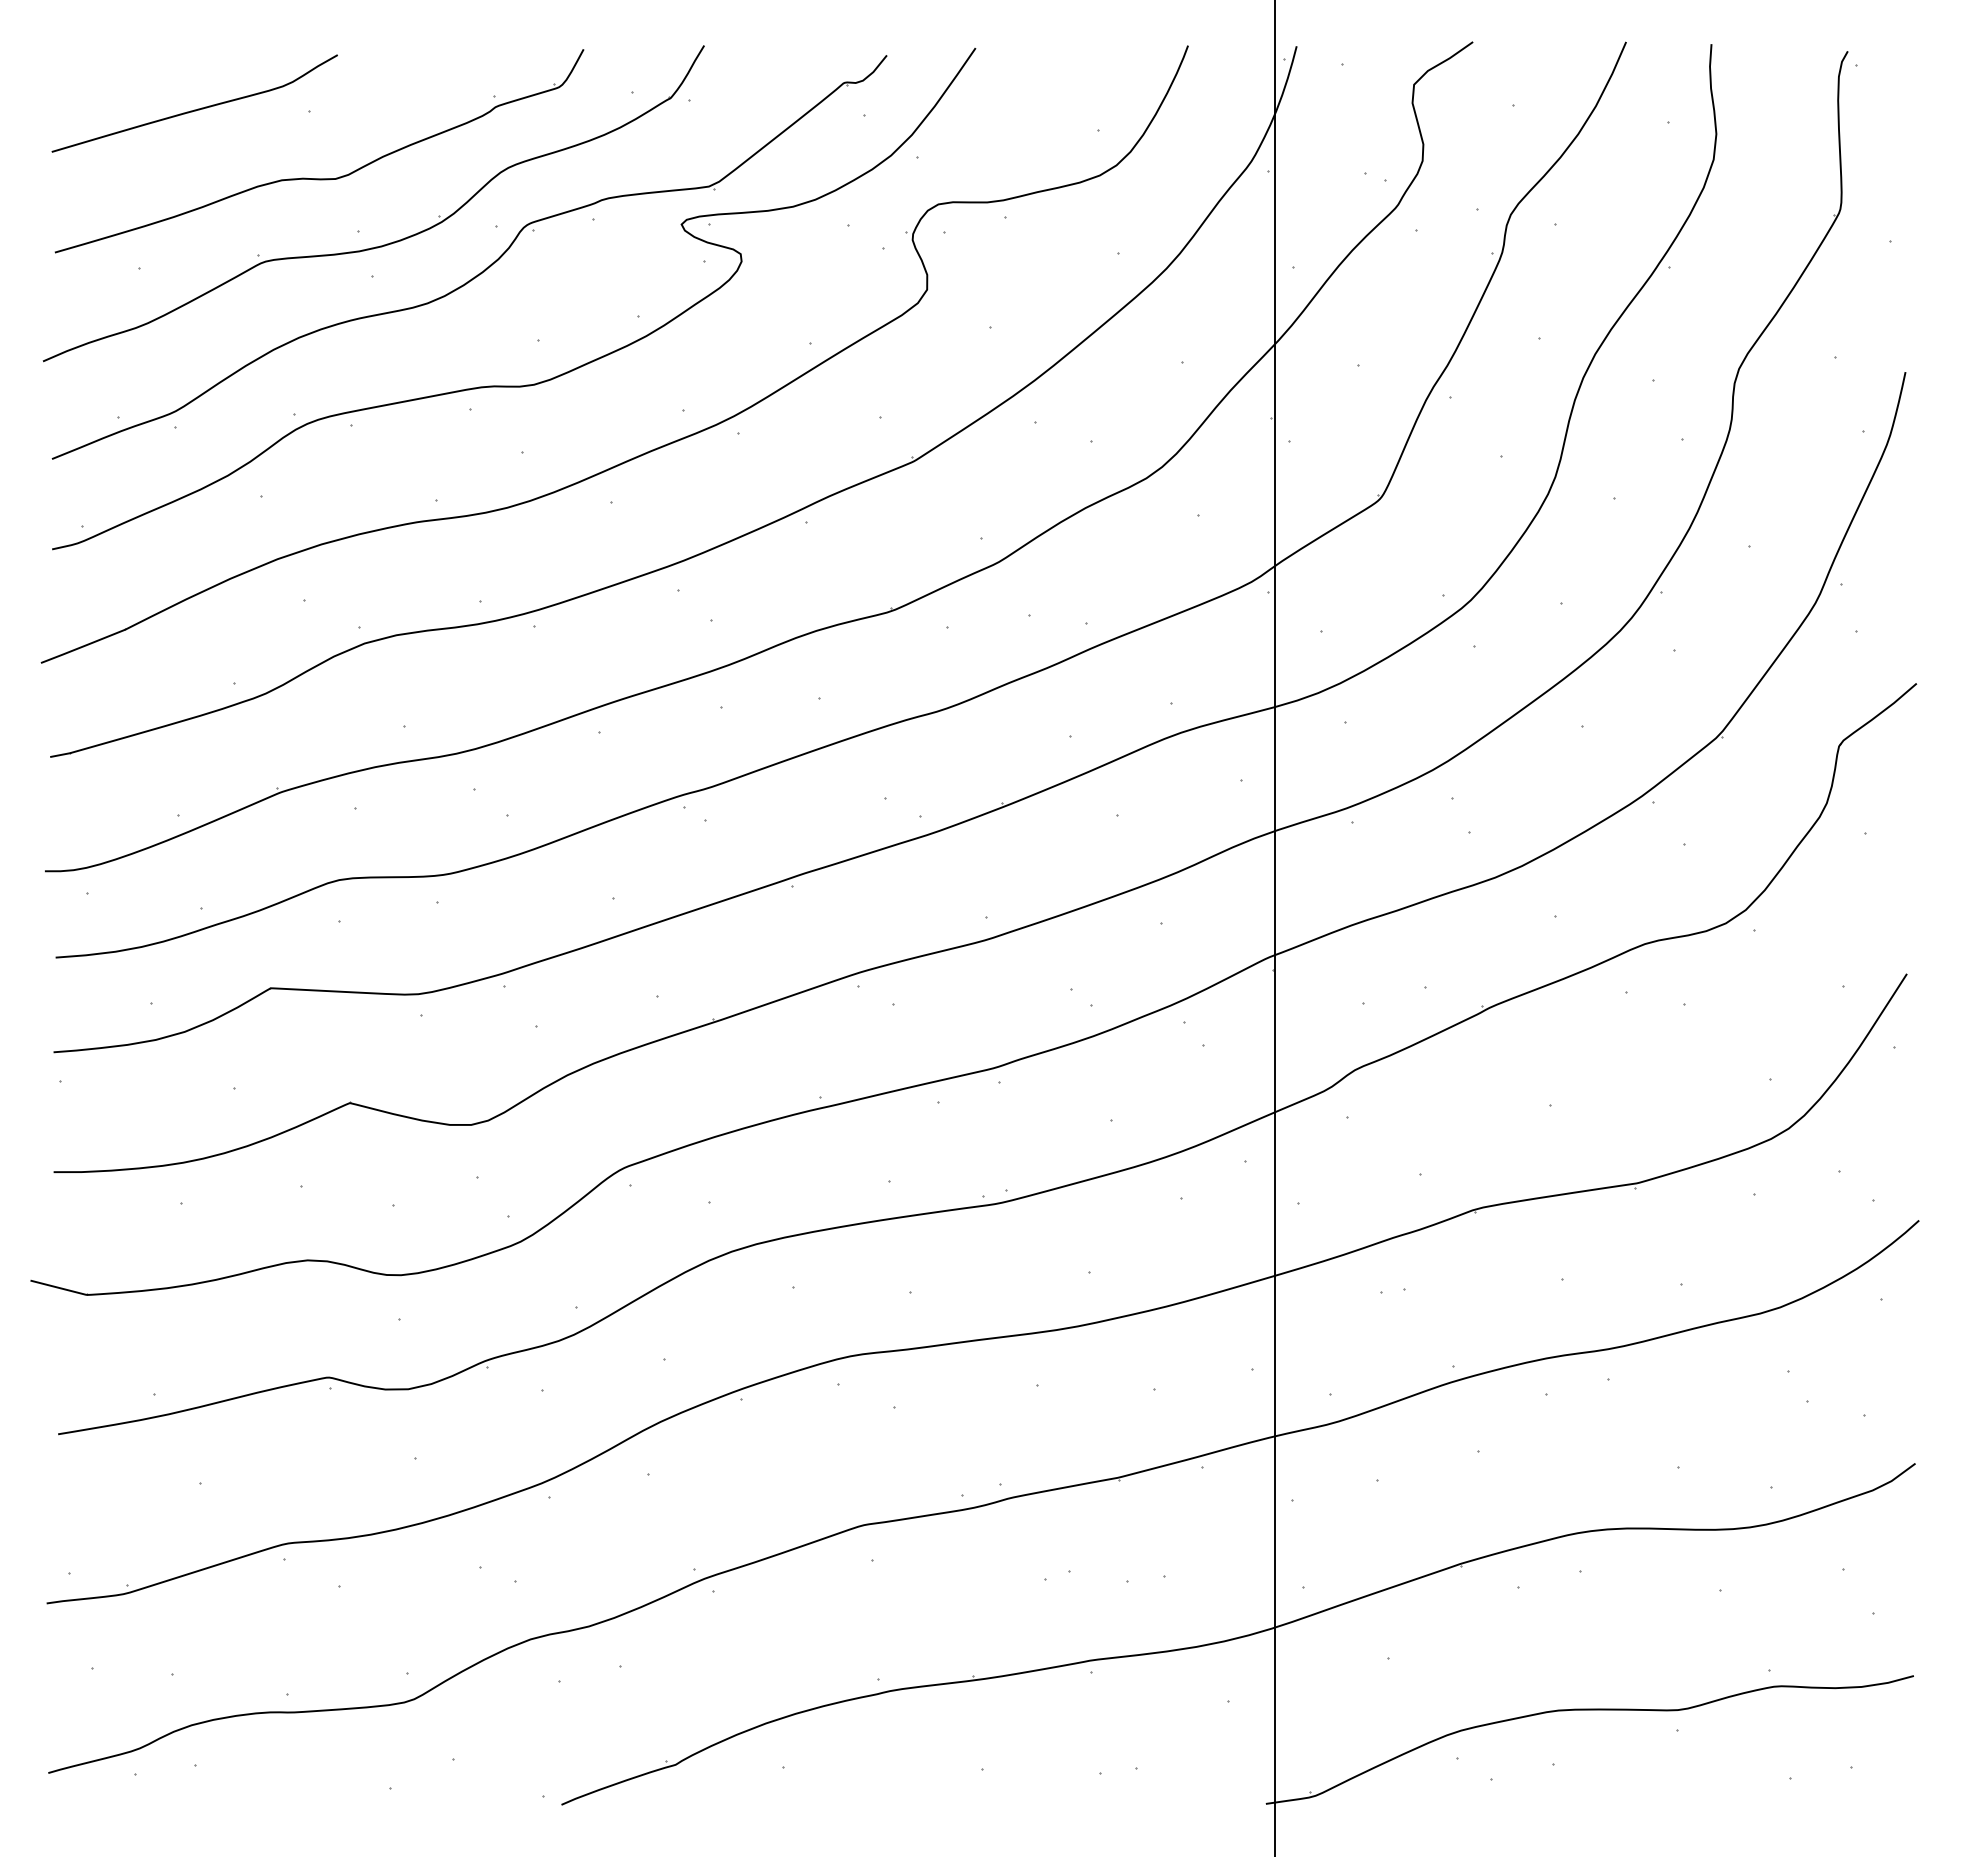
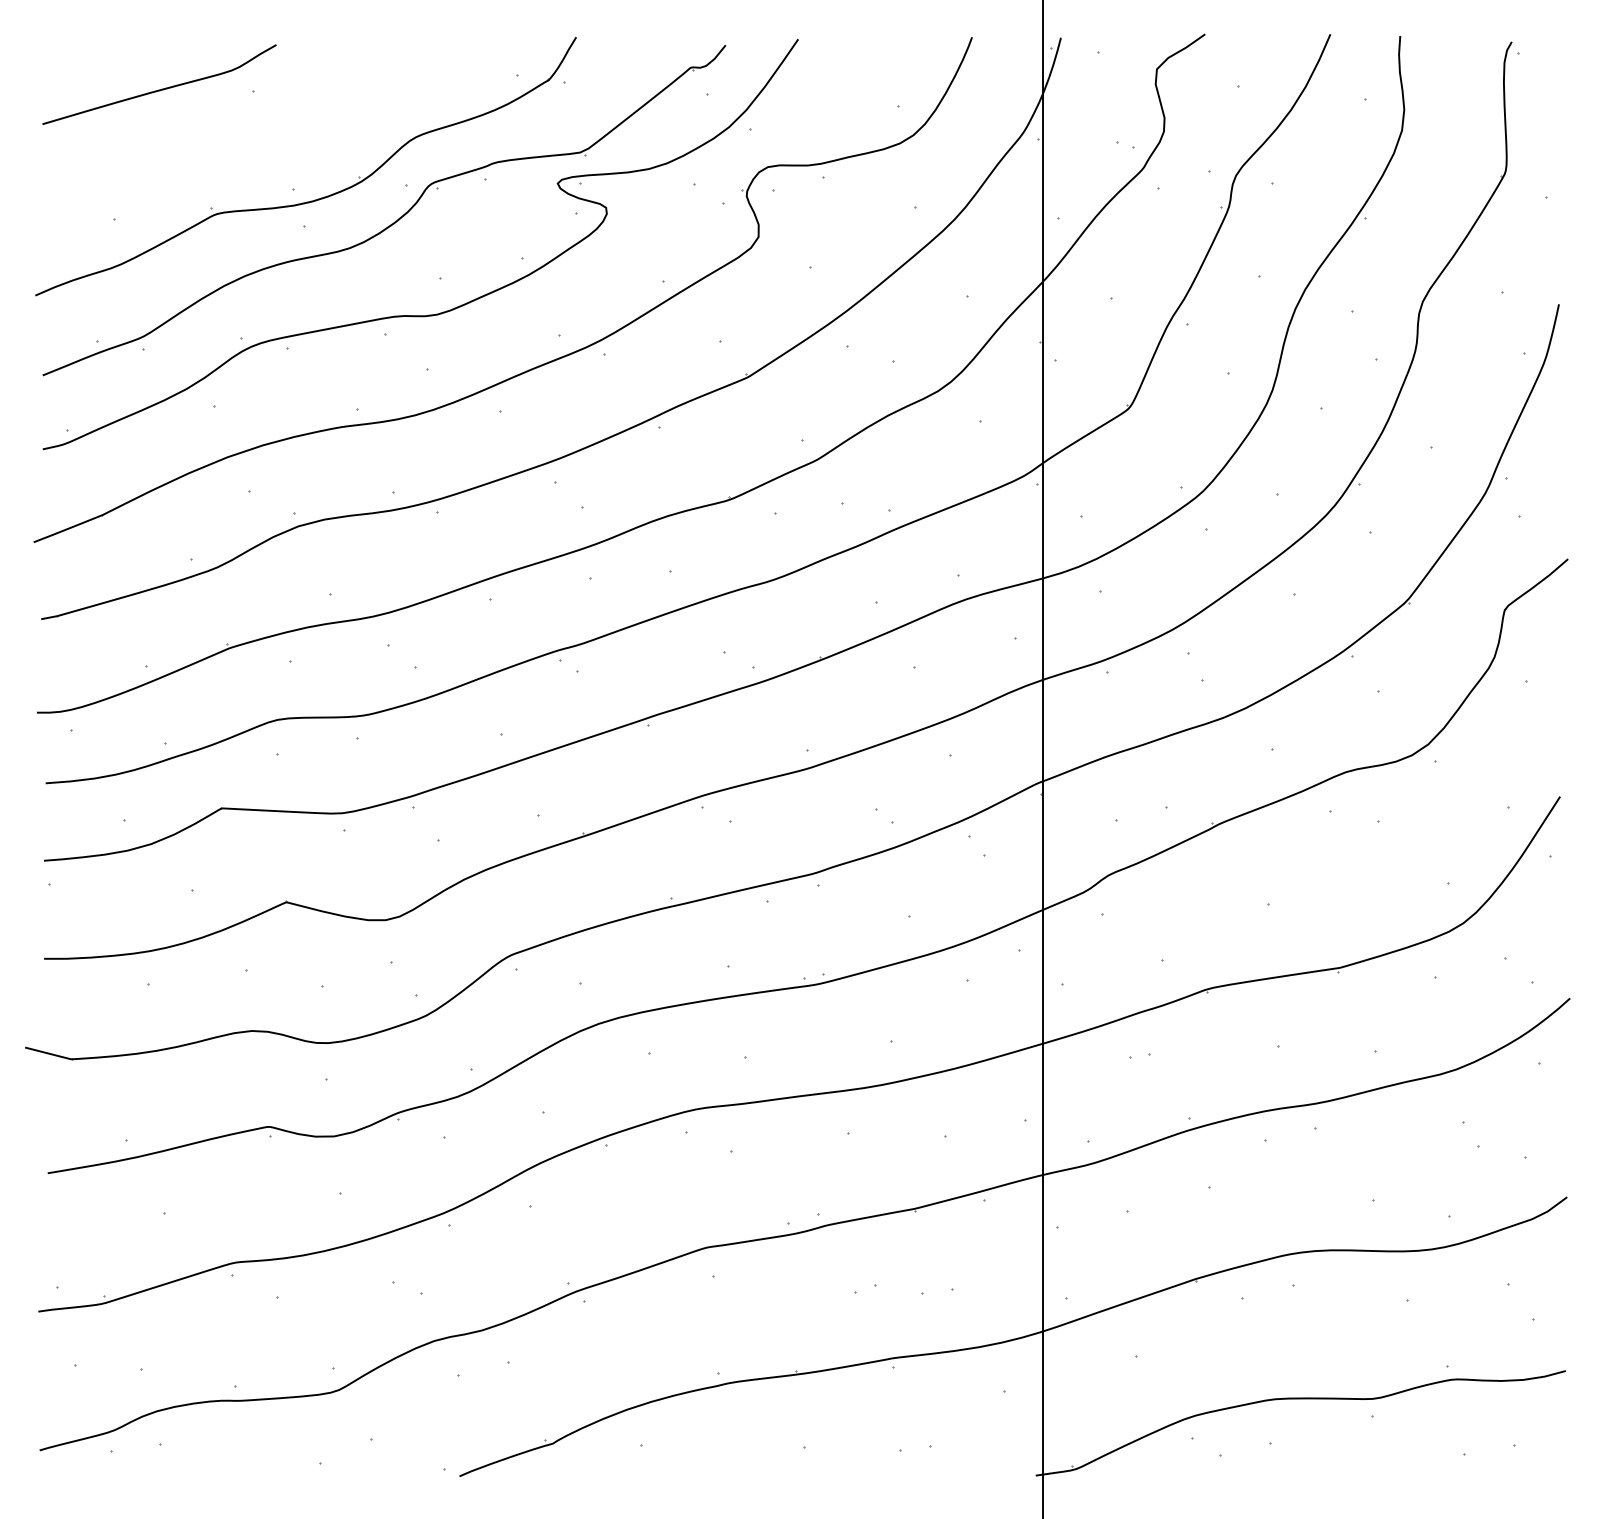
part: (319, 177) -> (261, 145), removed

